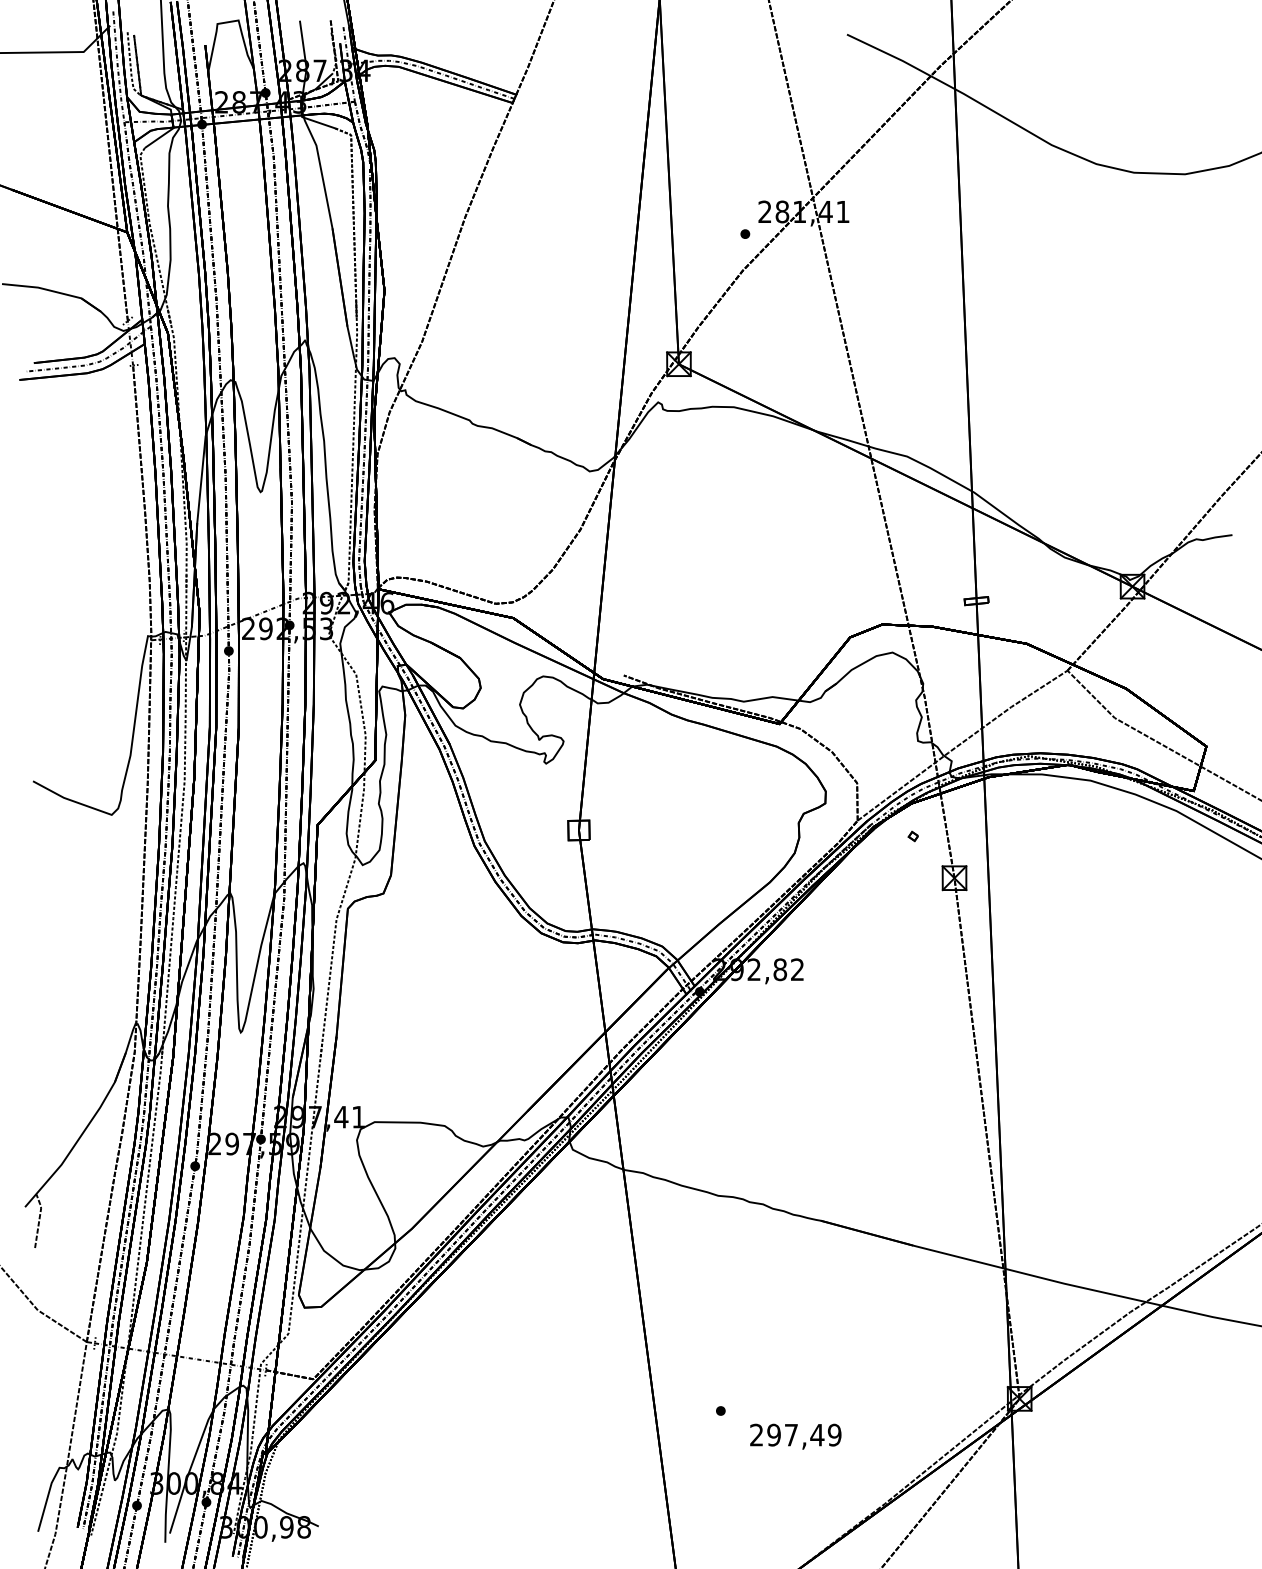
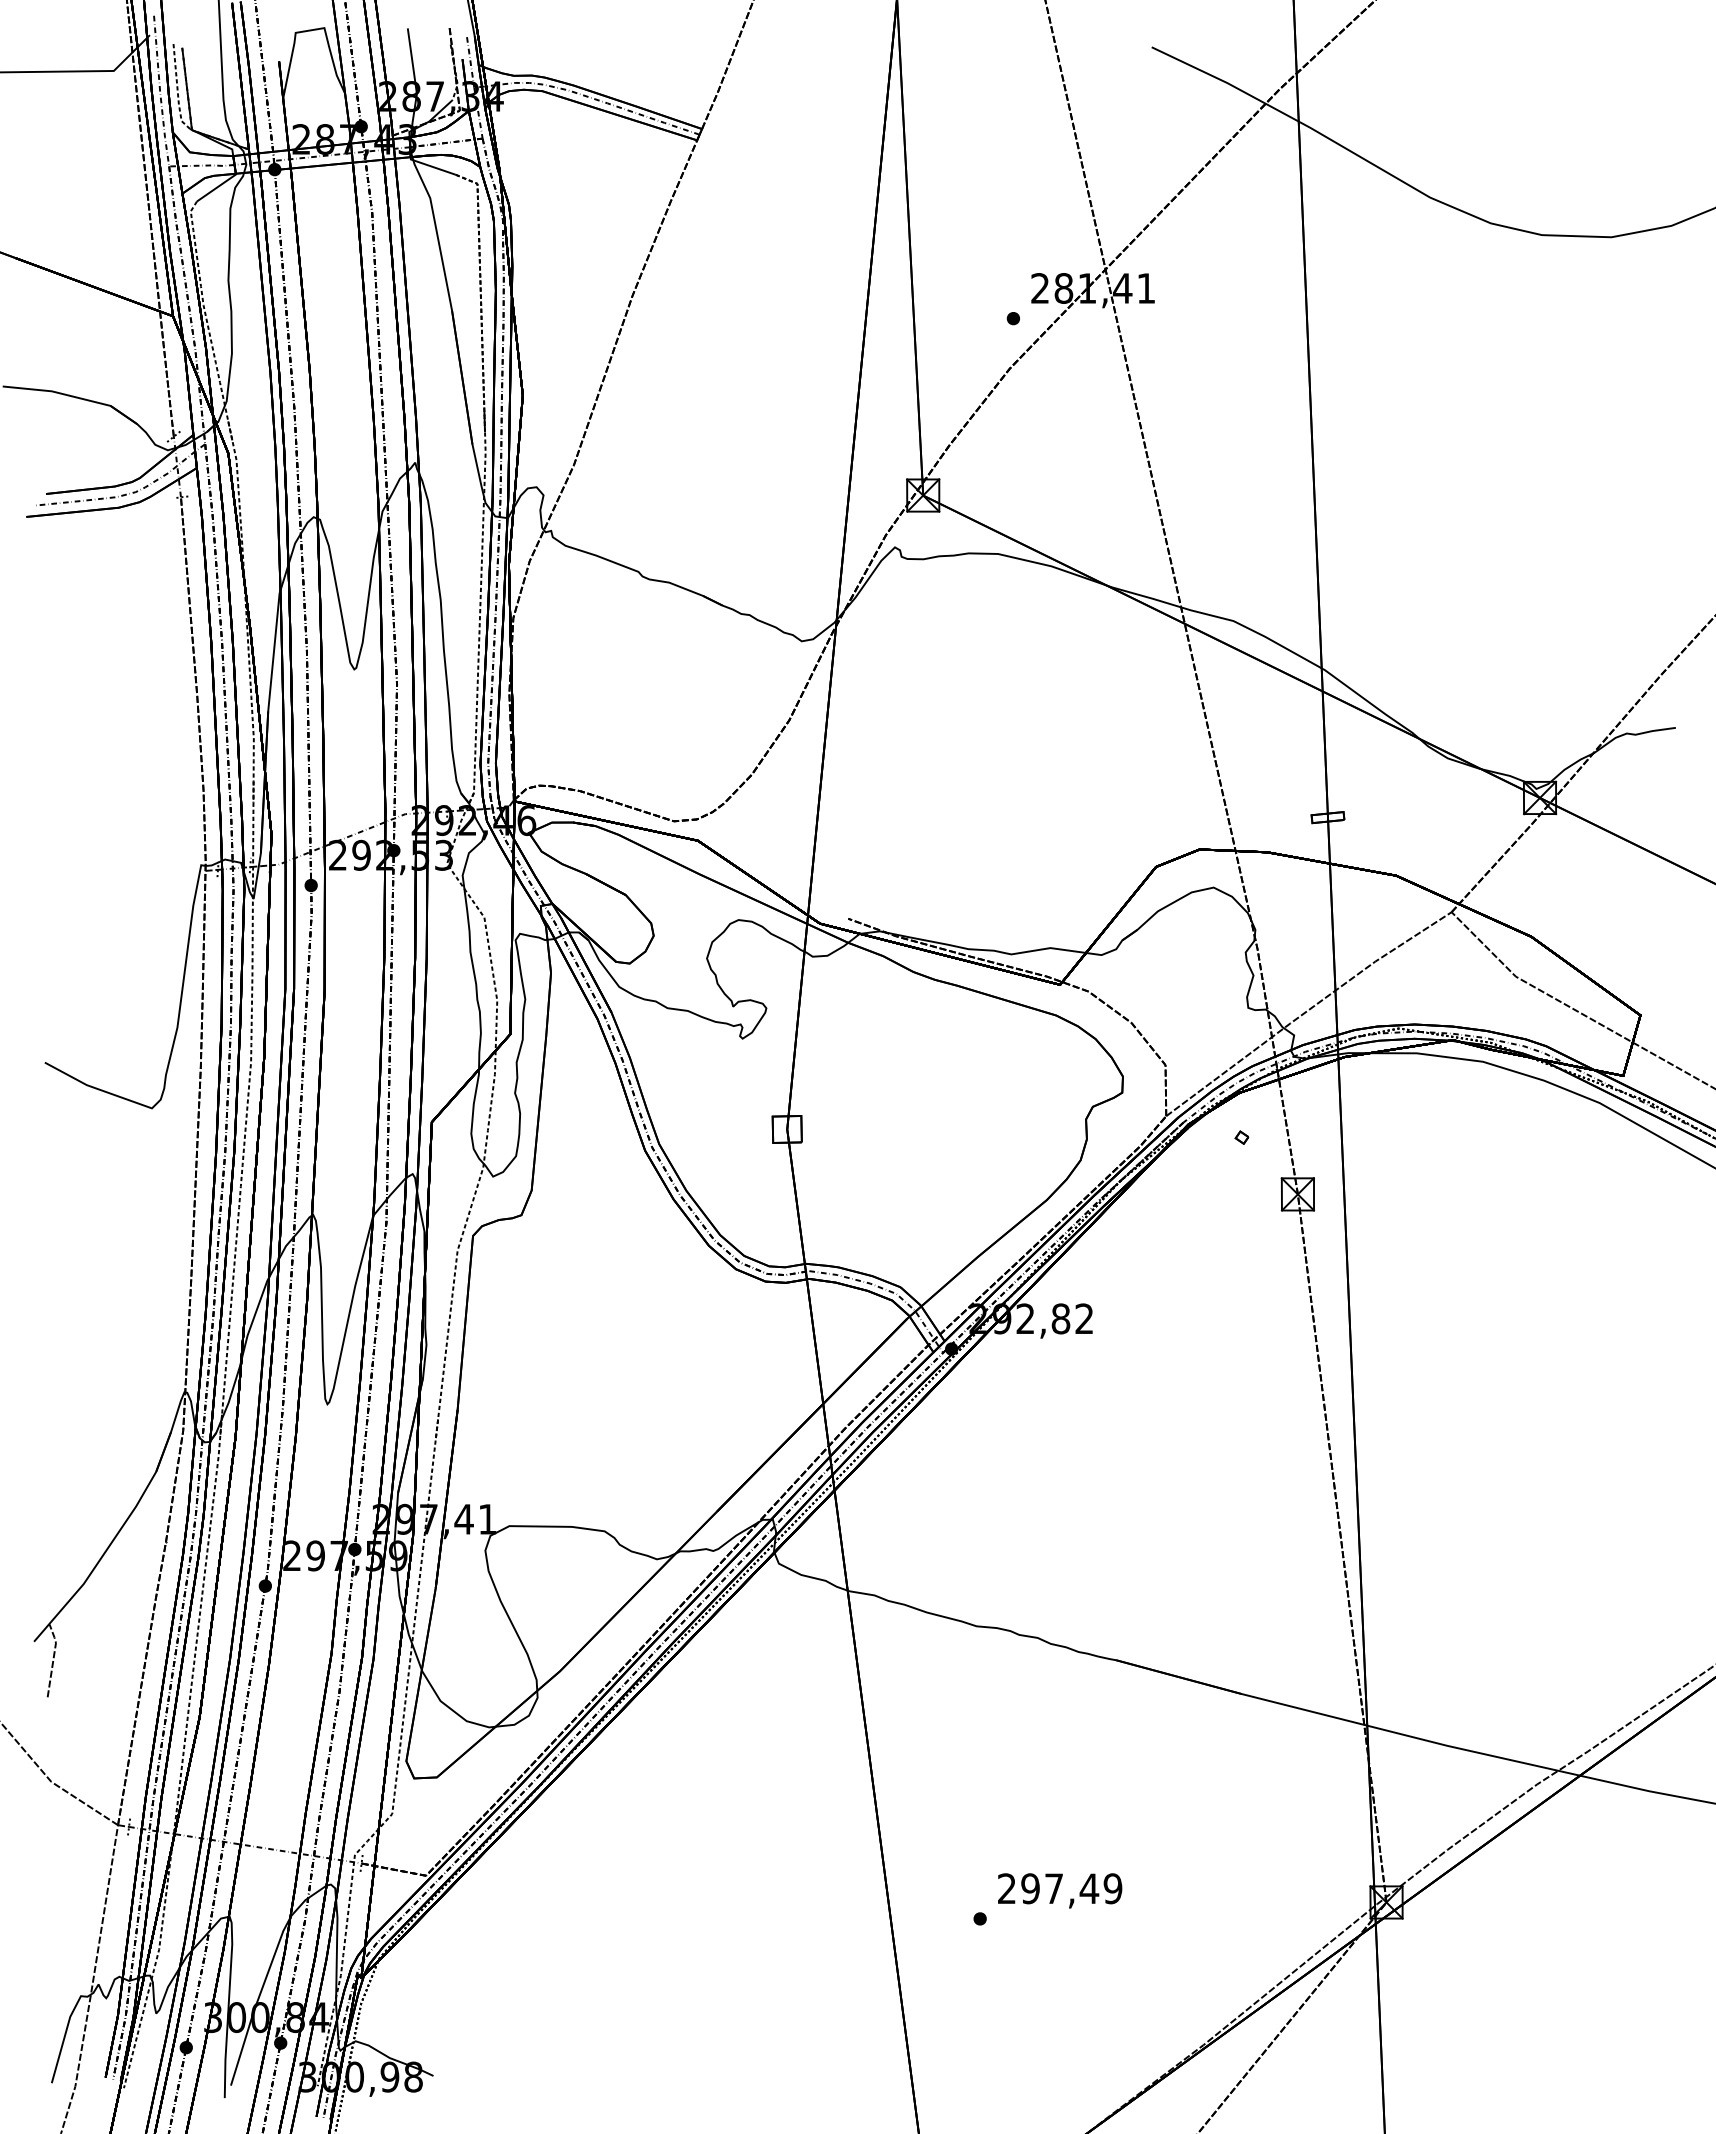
text: (796, 1436) -> (1060, 1890), moved

